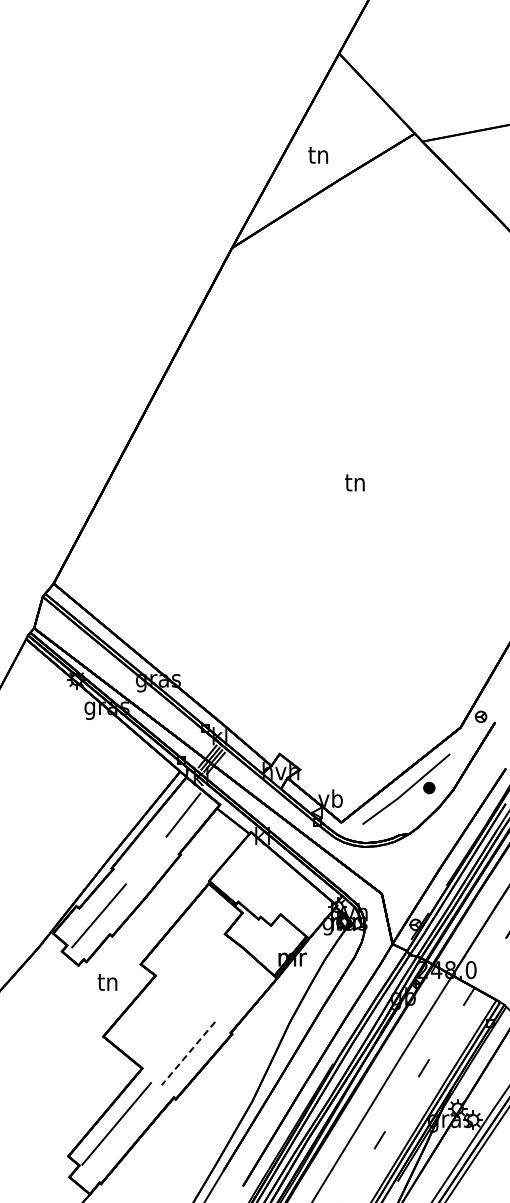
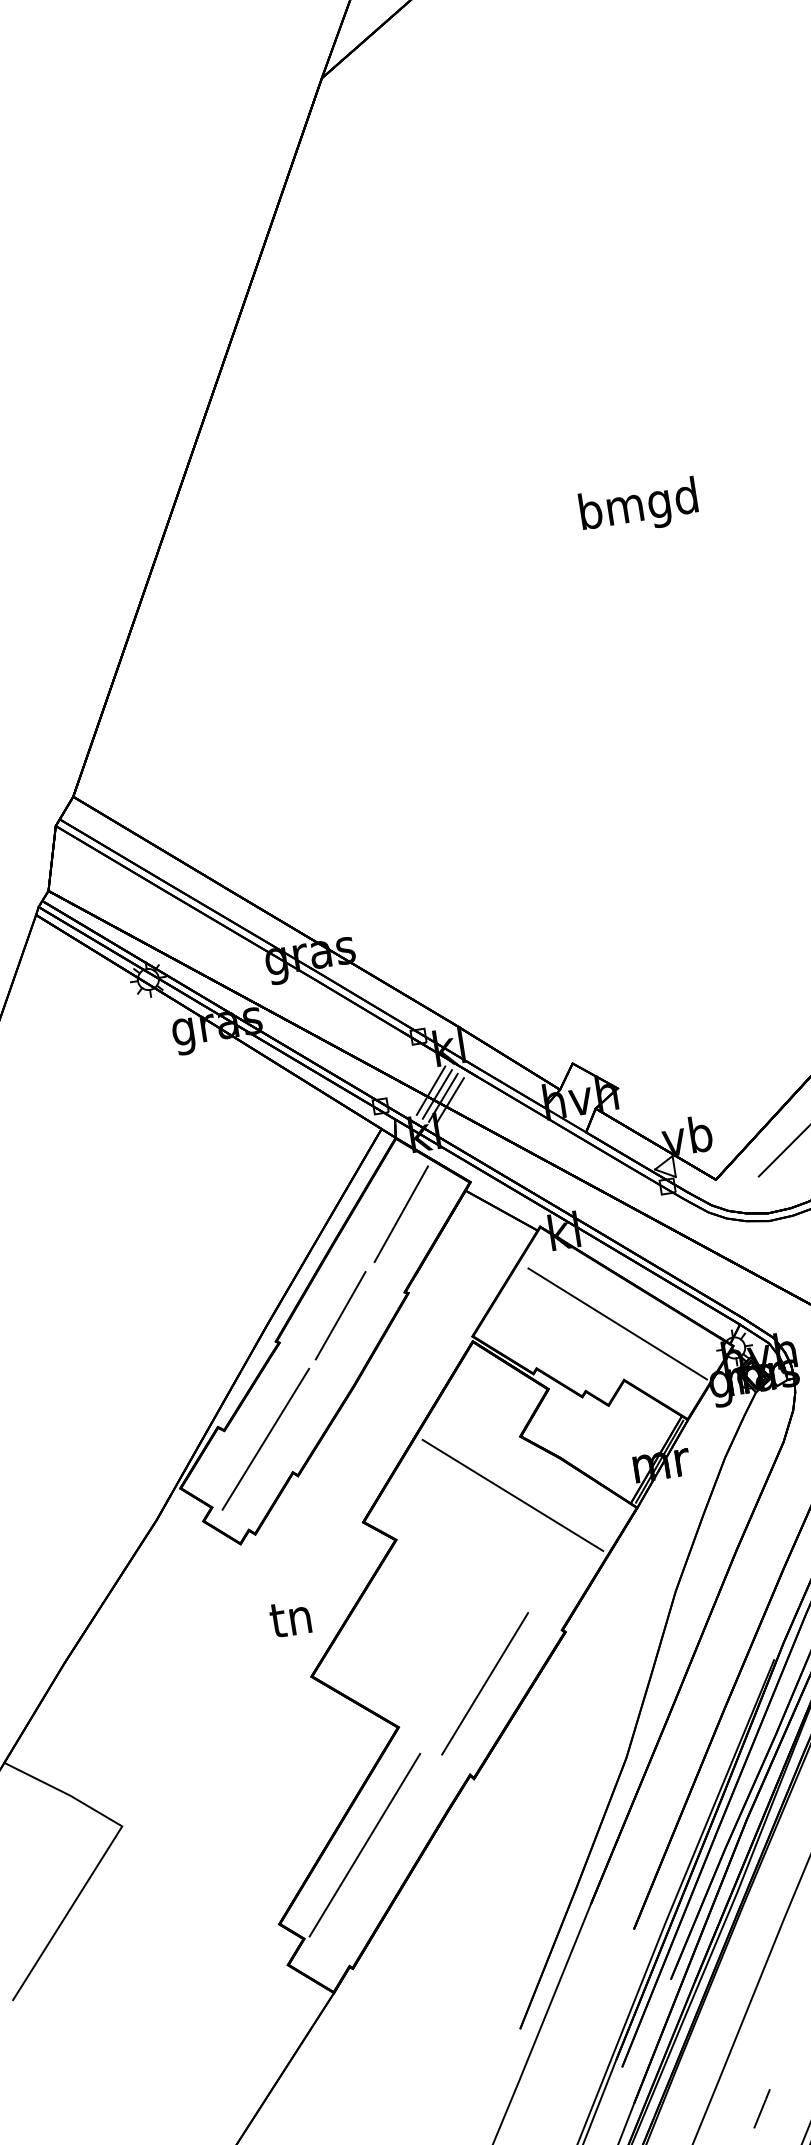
text: (355, 484) -> (639, 507), tn -> bmgd
line: (145, 860) -> (340, 1315), added
line: (281, 885) -> (616, 1322), added
line: (216, 962) -> (512, 1495), added
text: (107, 982) -> (290, 1618), moved
line: (188, 1053) -> (485, 1683), dashed -> solid

